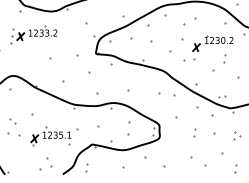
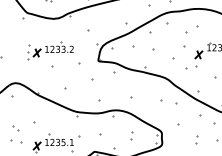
part: (33, 34) -> (49, 50), moved
part: (128, 128) -> (130, 135), size x0.62

